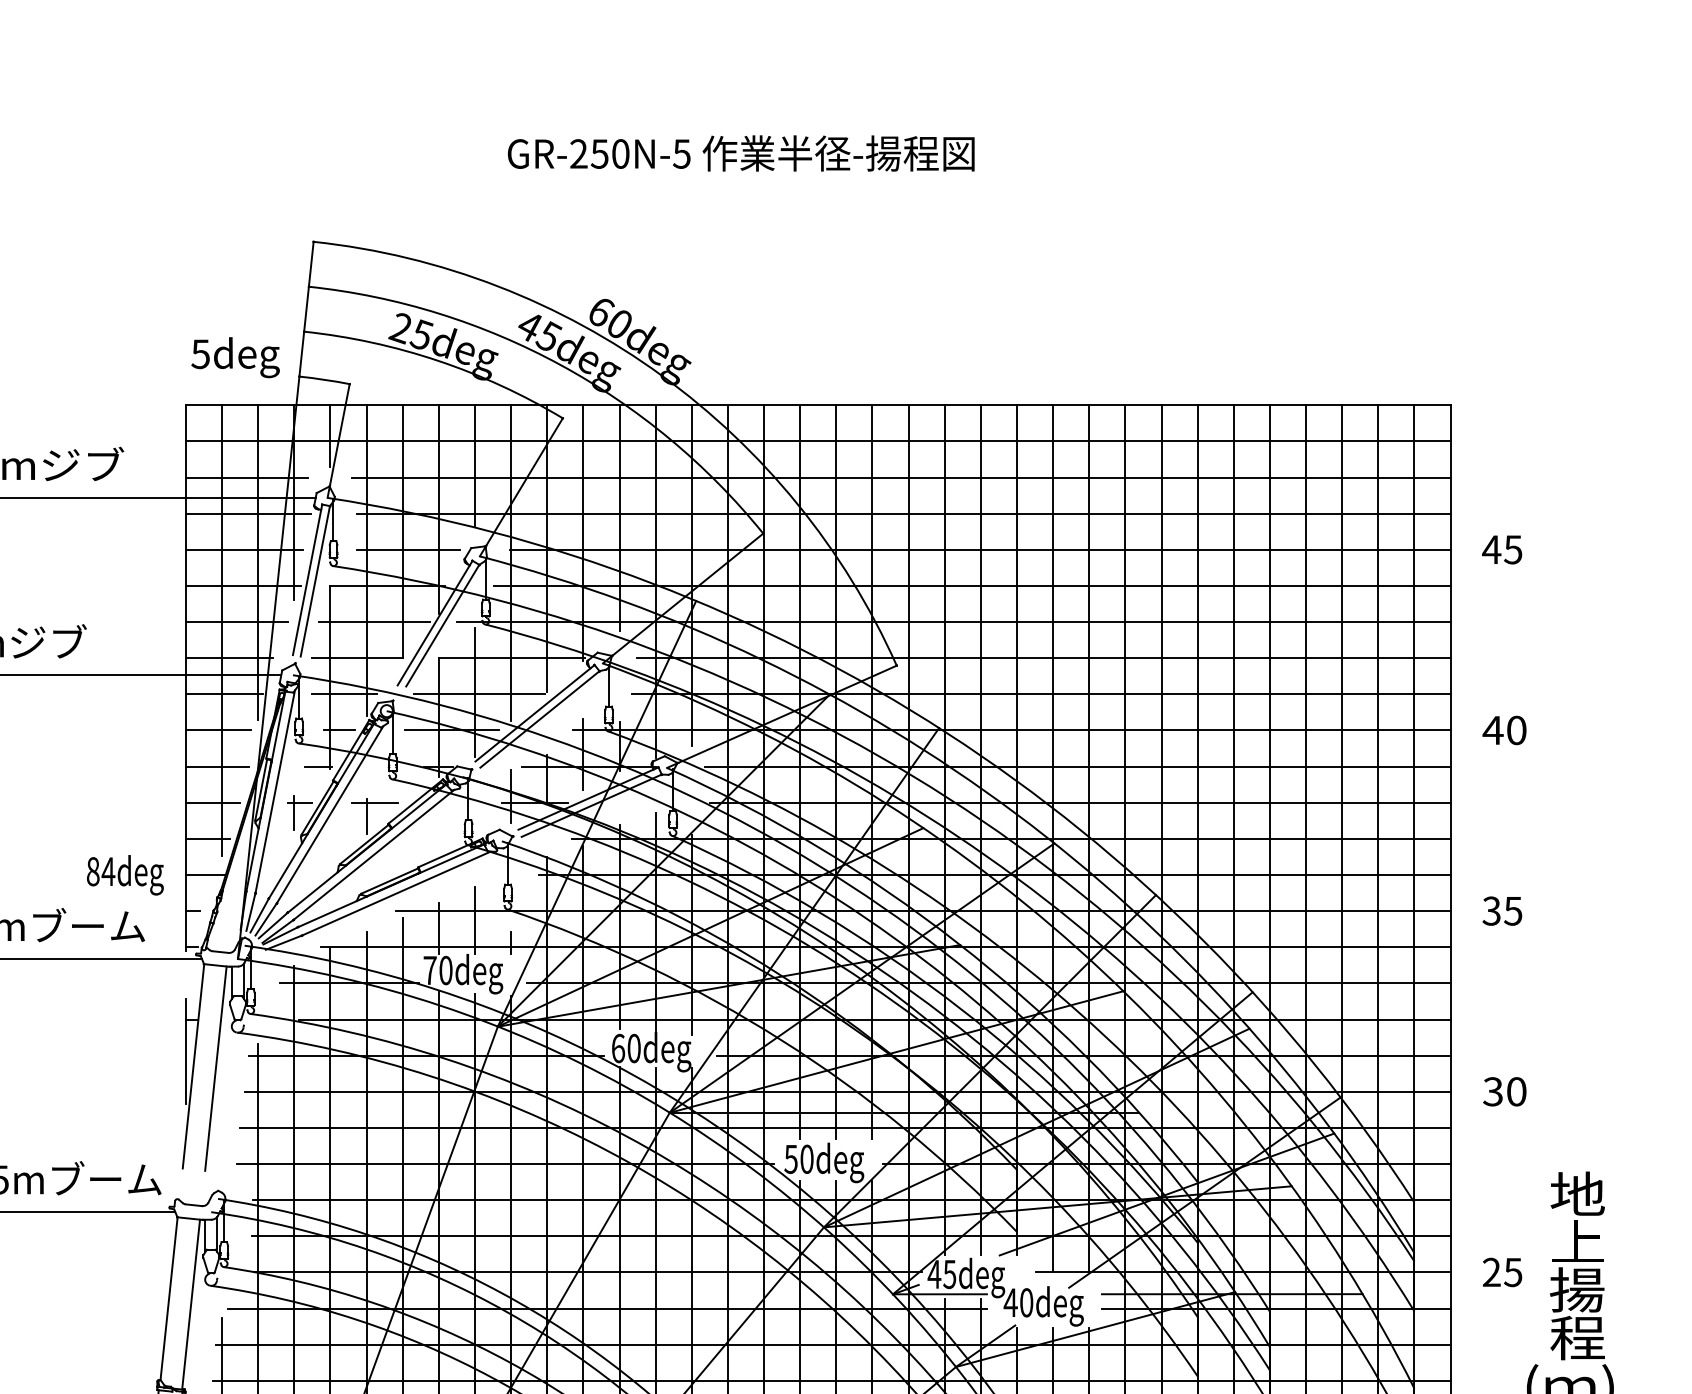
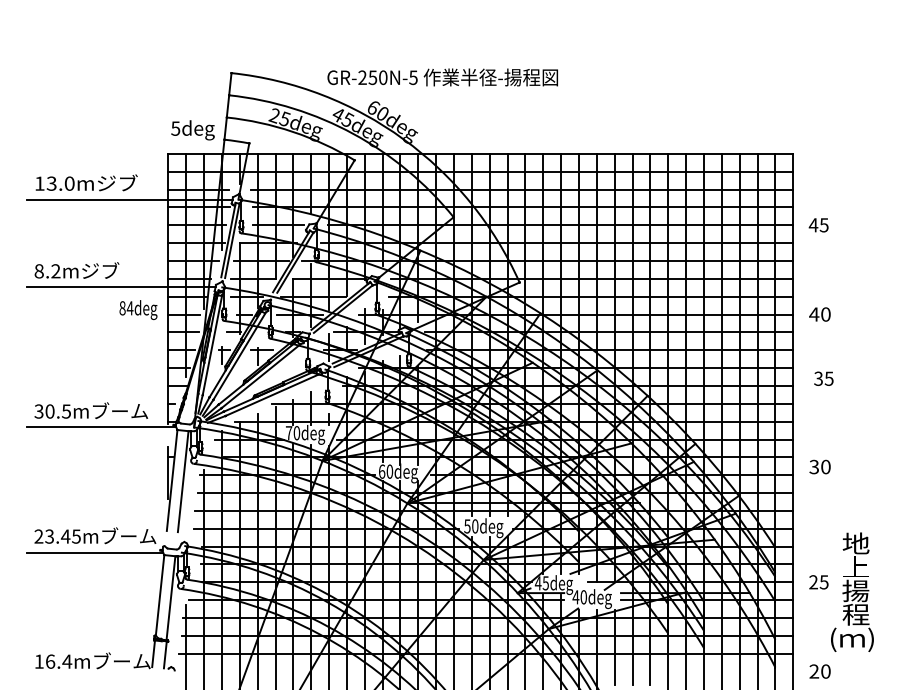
text: (740, 153) -> (442, 77), moved
text: (125, 876) -> (138, 310), moved
text: (1501, 910) -> (823, 378), moved
text: (1503, 1090) -> (819, 466), moved

